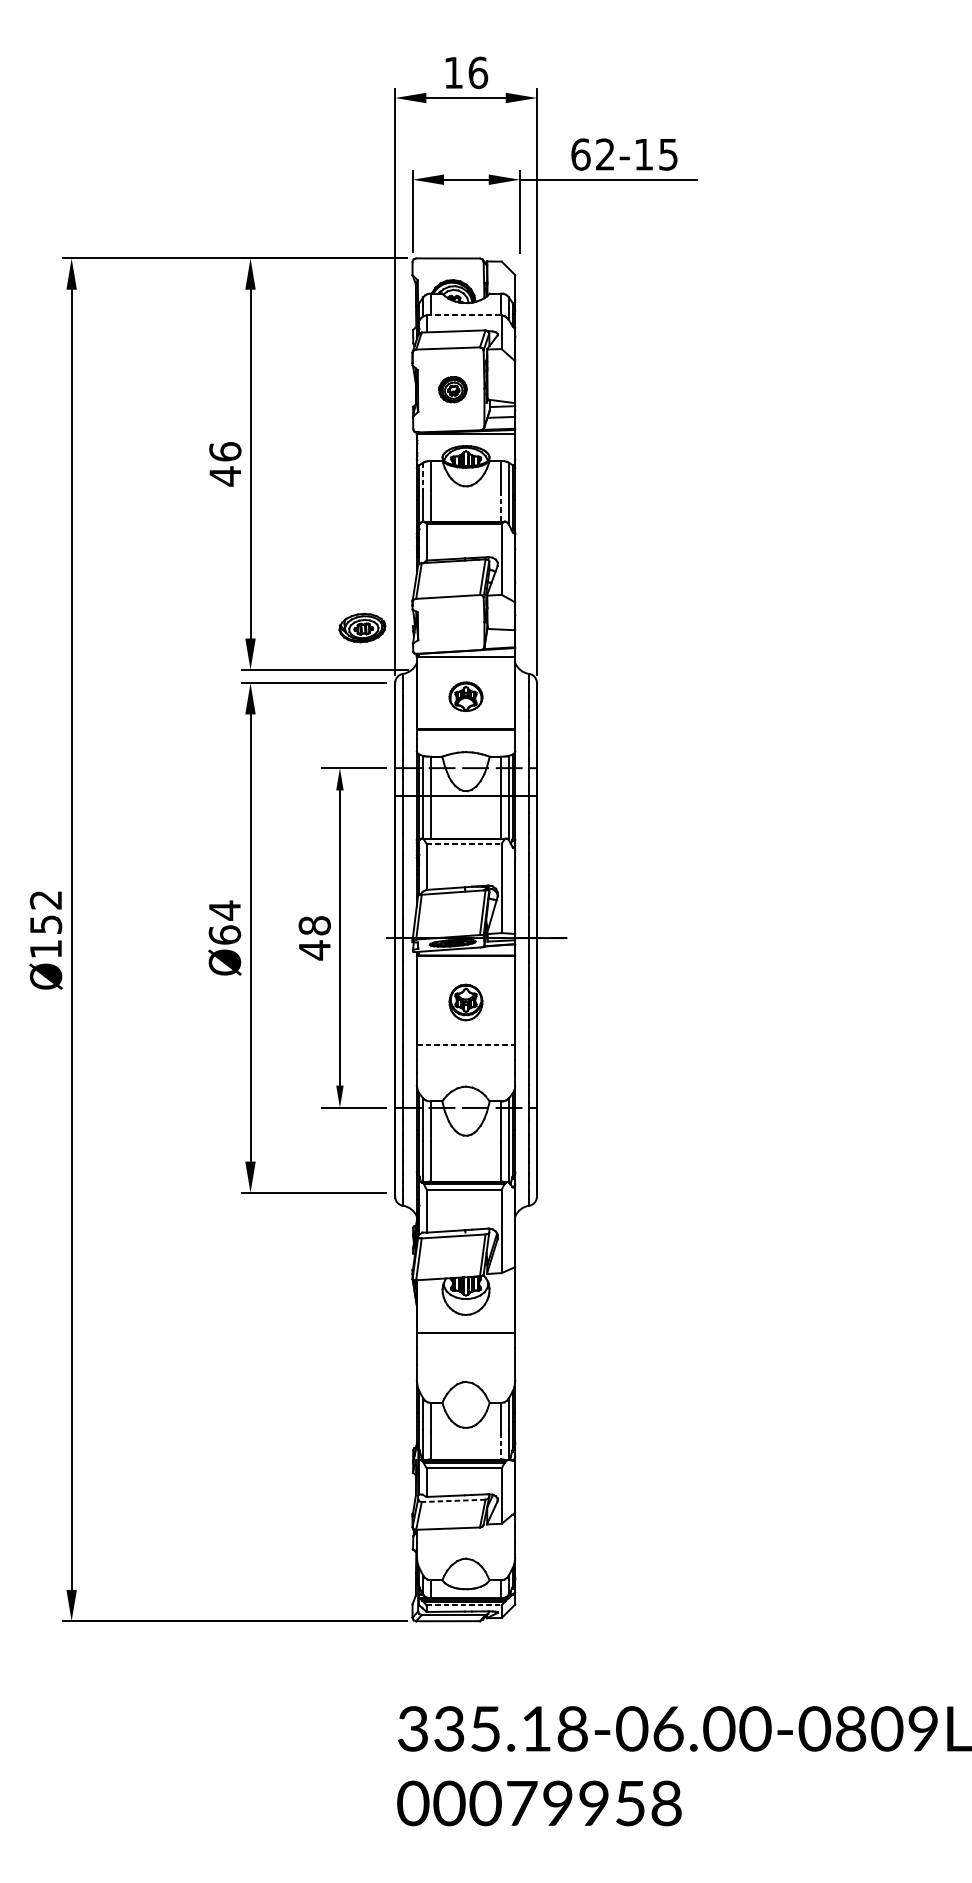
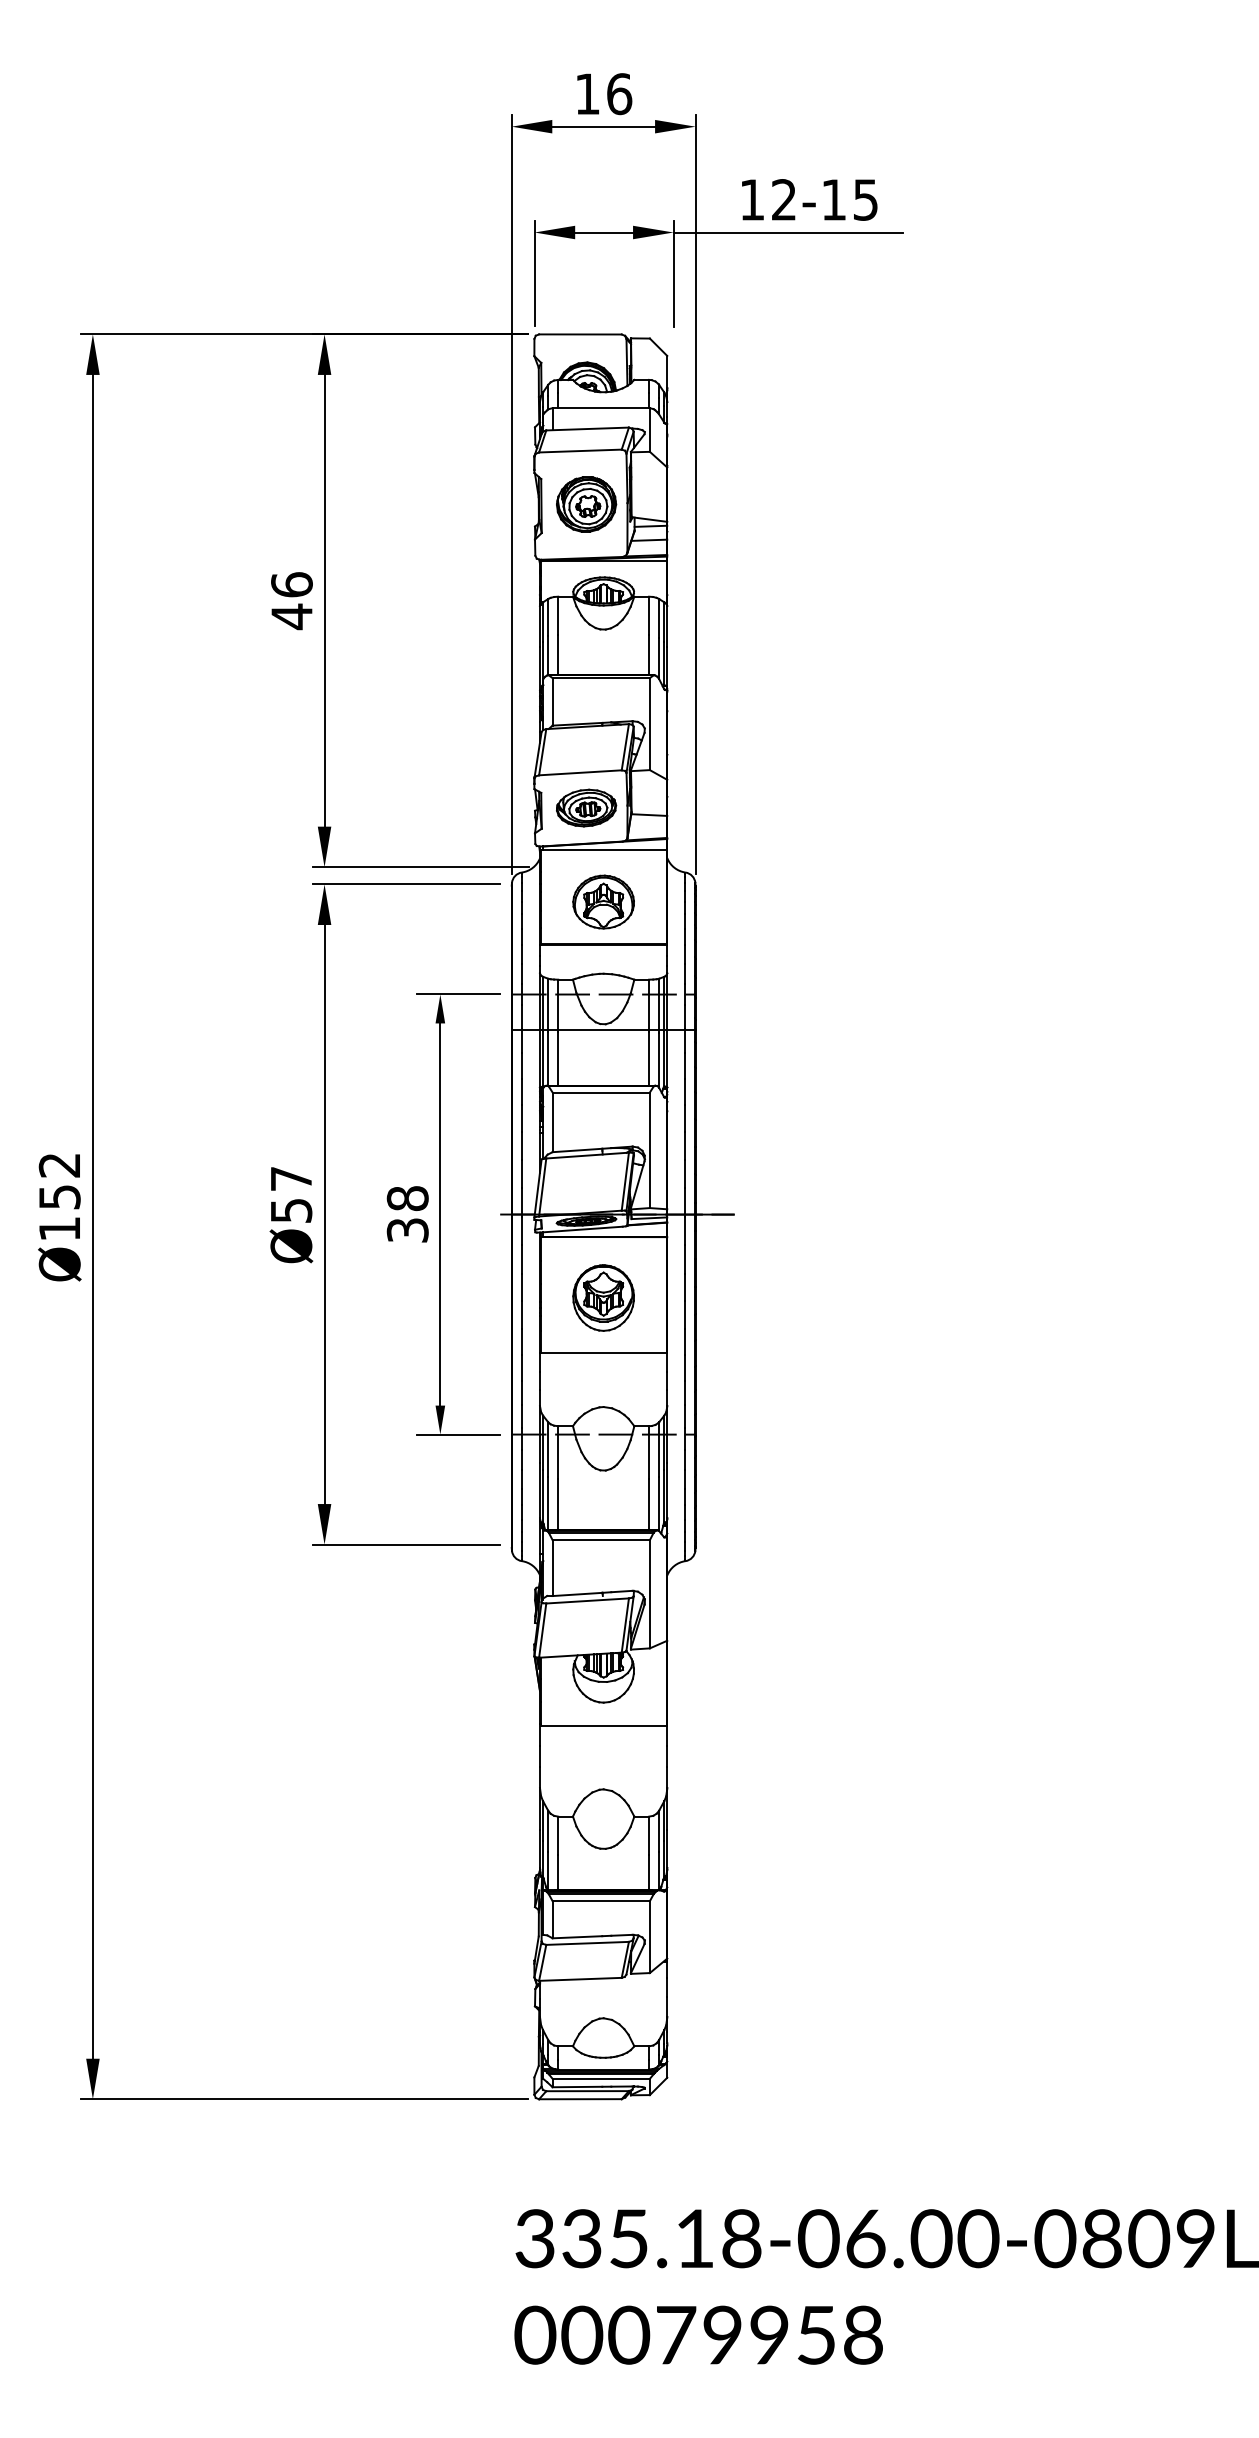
text: (580, 154) -> (752, 199), 62-15 -> 12-15
line: (464, 315) -> (601, 408), dashed -> solid
part: (452, 389) -> (586, 504), size x1.67
line: (423, 477) -> (548, 618), dashed -> solid
line: (501, 506) -> (649, 655), dashed -> solid
part: (362, 627) -> (586, 807), moved
part: (465, 696) -> (603, 901), size x1.43
line: (464, 843) -> (601, 1092), dashed -> solid
text: (224, 922) -> (291, 1194), Ø64 -> Ø57
text: (314, 950) -> (407, 1230), 48 -> 38
part: (465, 1002) -> (603, 1297), size x1.43
line: (466, 1045) -> (604, 1353), dashed -> solid
line: (501, 1446) -> (649, 1872), dashed -> solid
line: (453, 1500) -> (587, 1943), dashed -> solid
line: (464, 1605) -> (601, 2078), dashed -> solid

